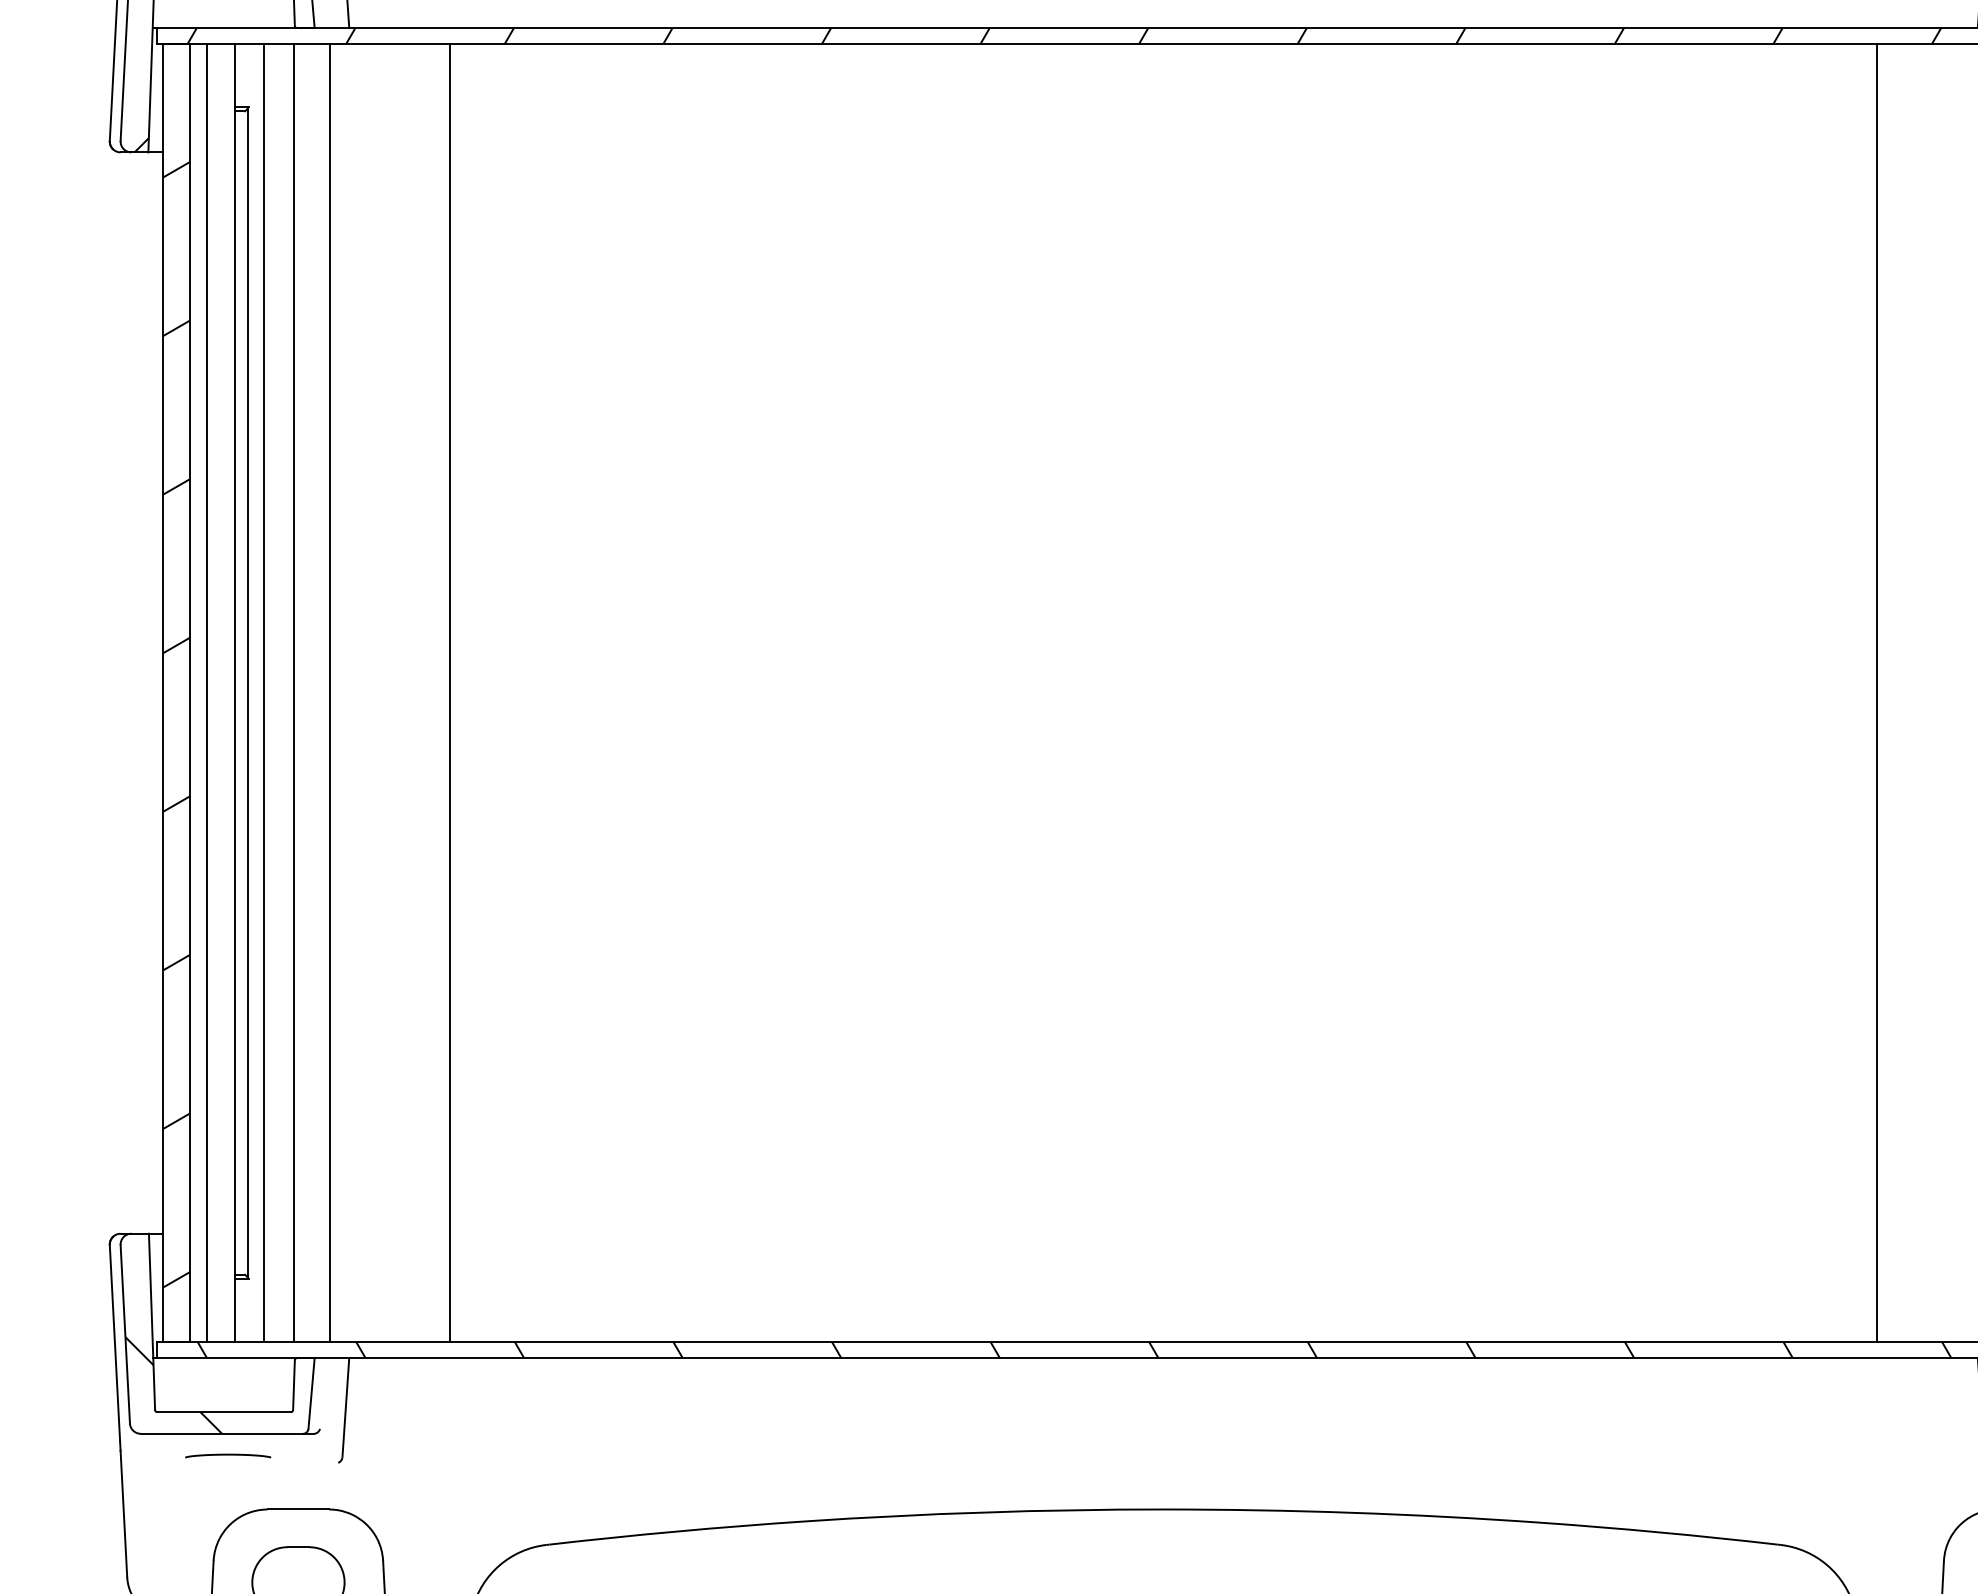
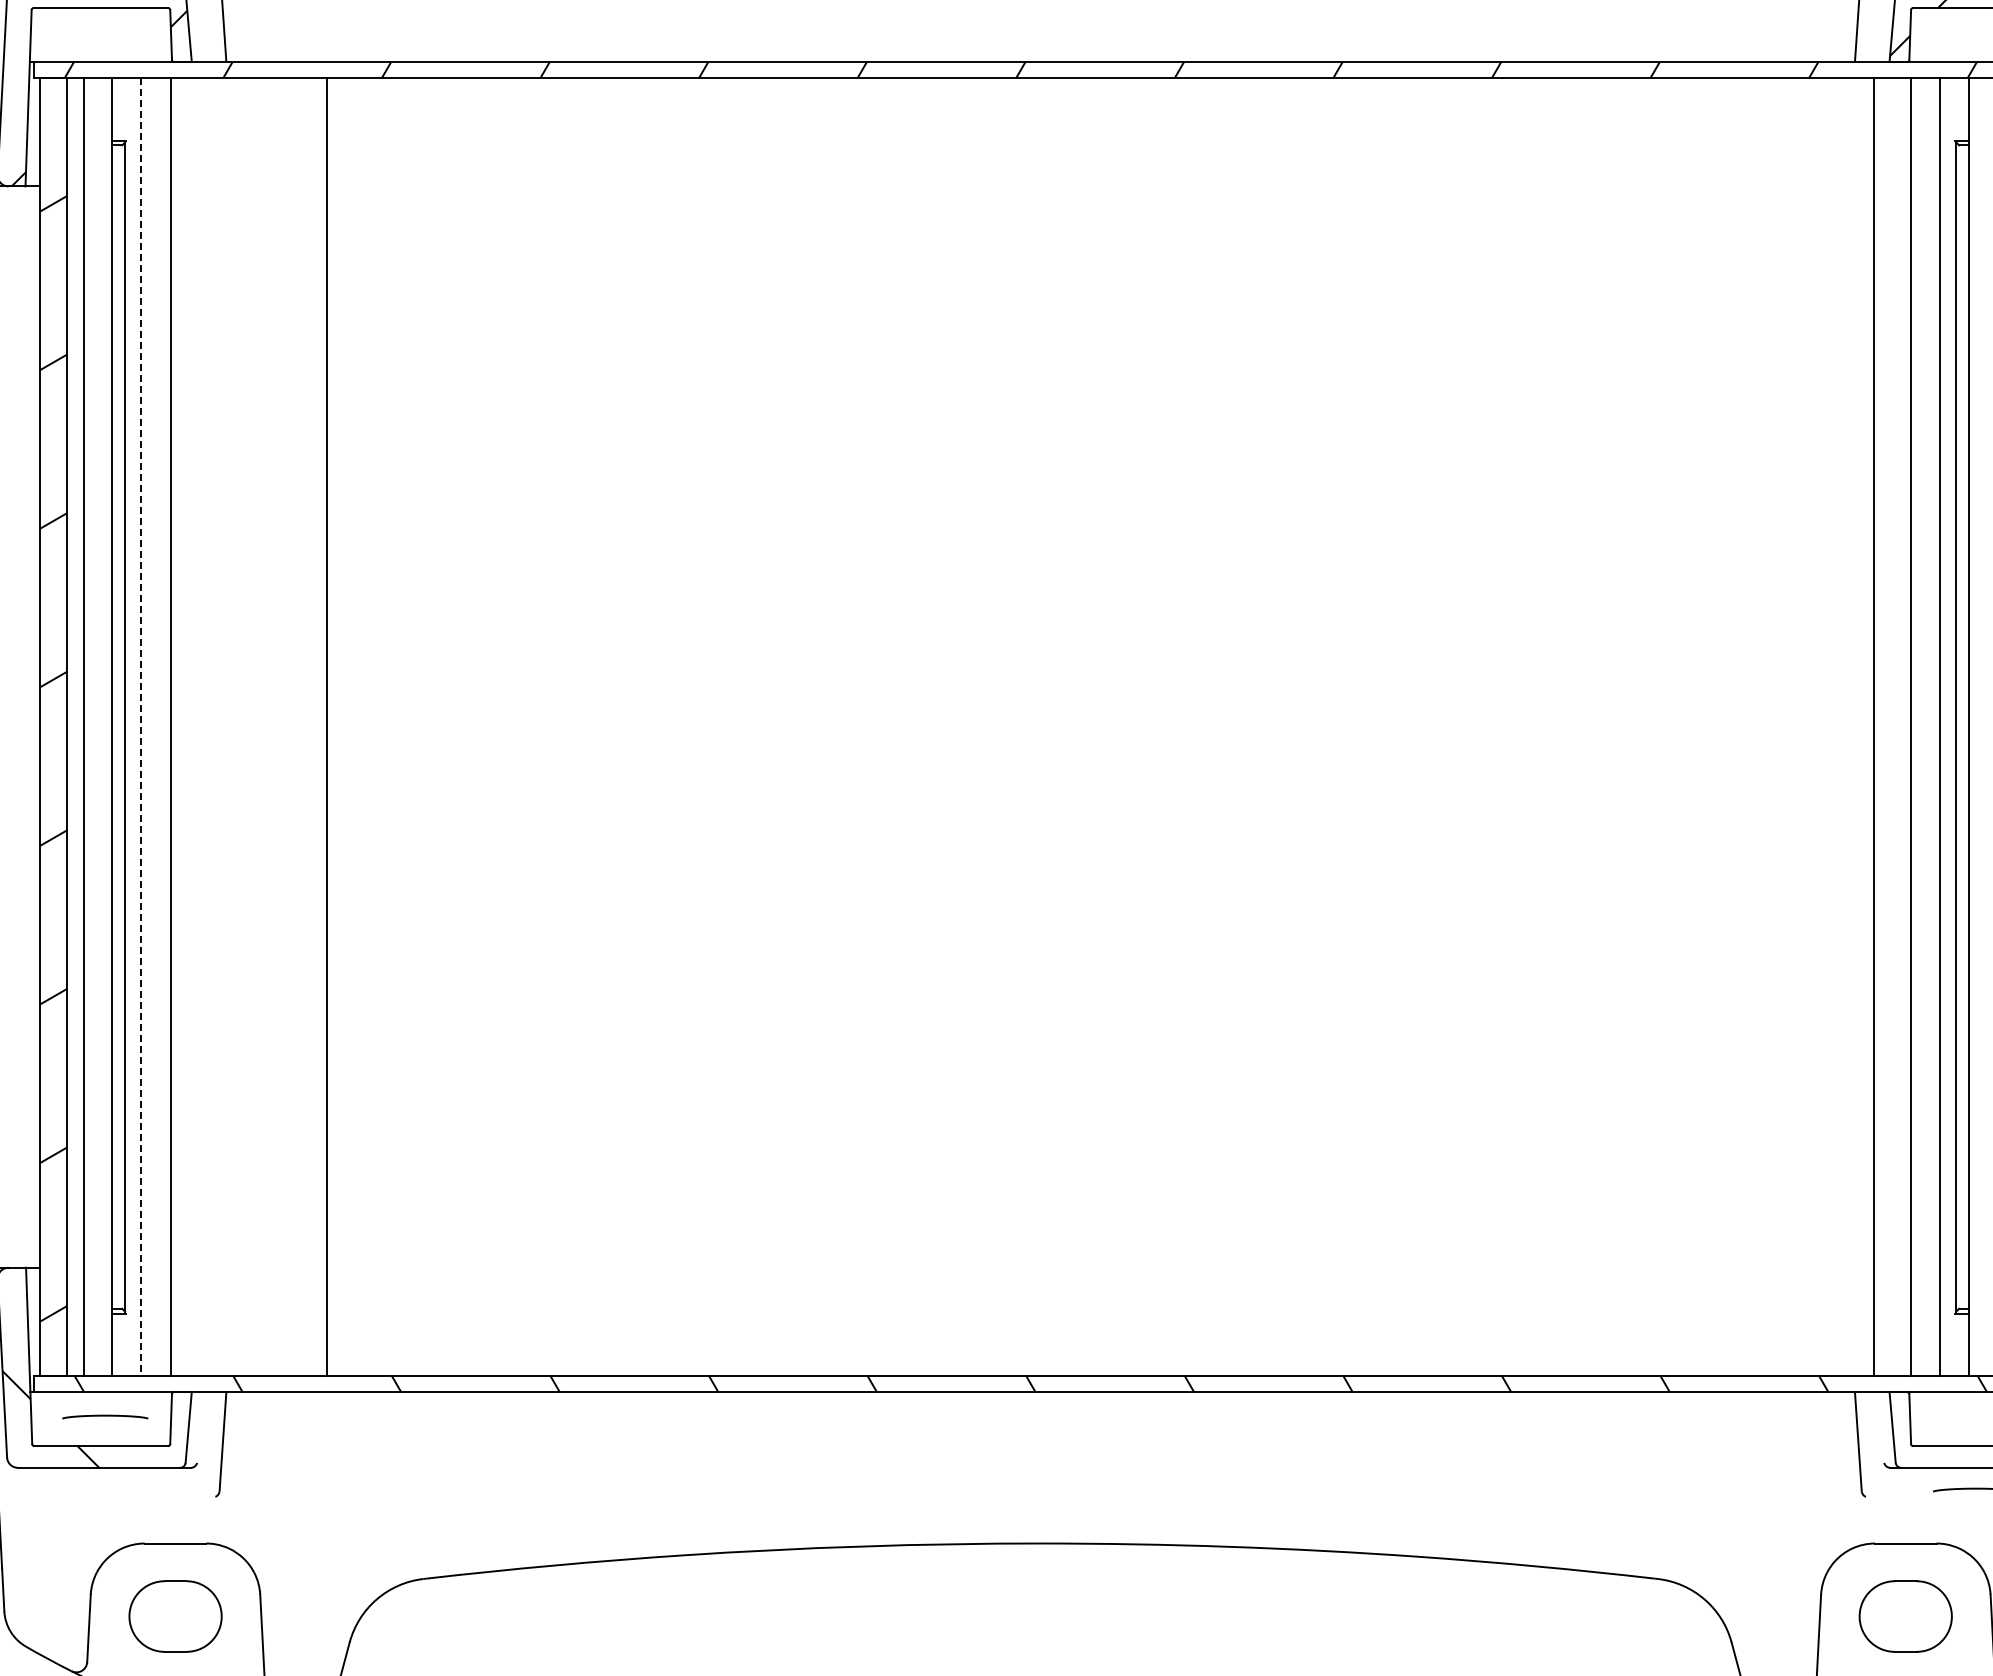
line: (330, 692) -> (207, 726), removed
line: (1877, 692) -> (1754, 726), removed
line: (263, 693) -> (140, 727), solid -> dashed
curve: (228, 1455) -> (105, 1416), moved

